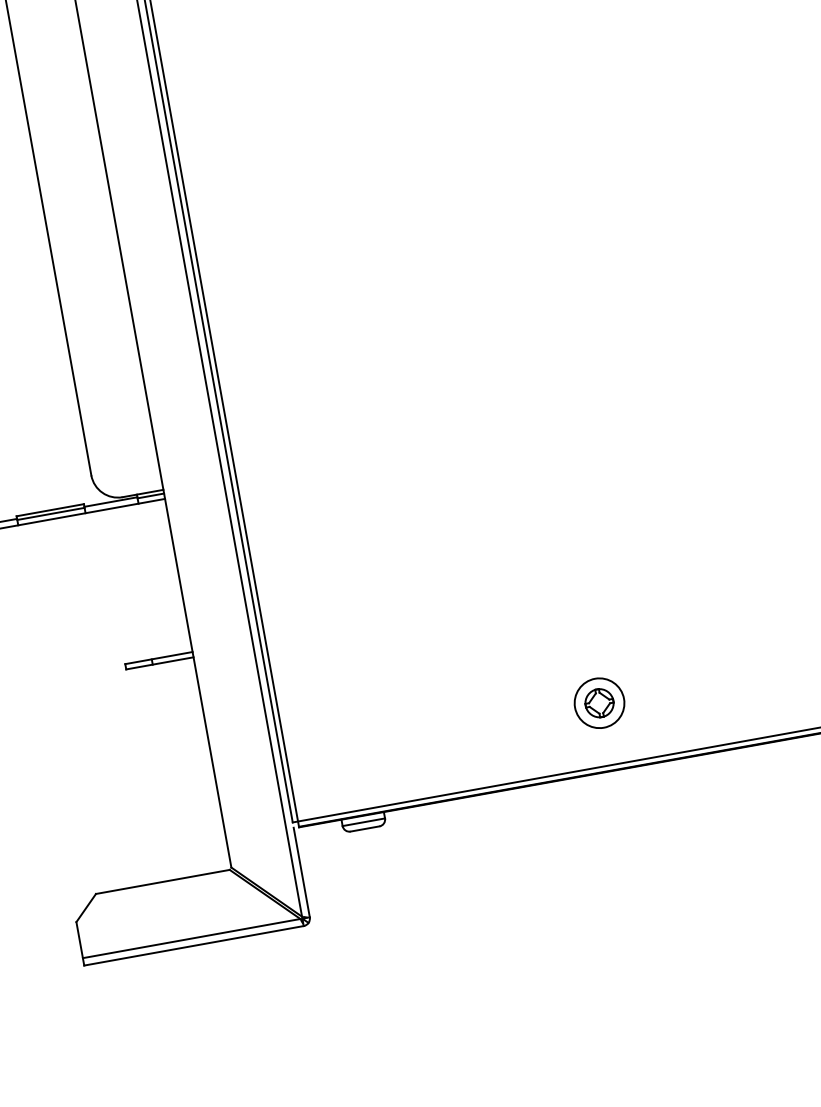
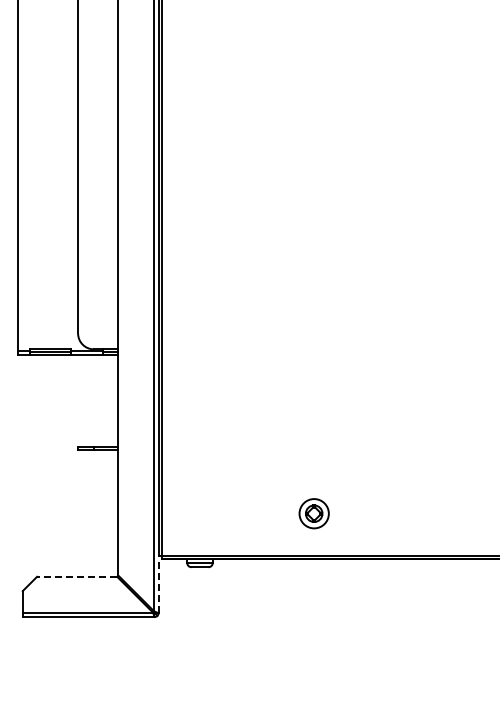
part: (598, 703) -> (313, 513), moved
line: (301, 871) -> (158, 585), solid -> dashed
line: (161, 881) -> (76, 576), solid -> dashed

